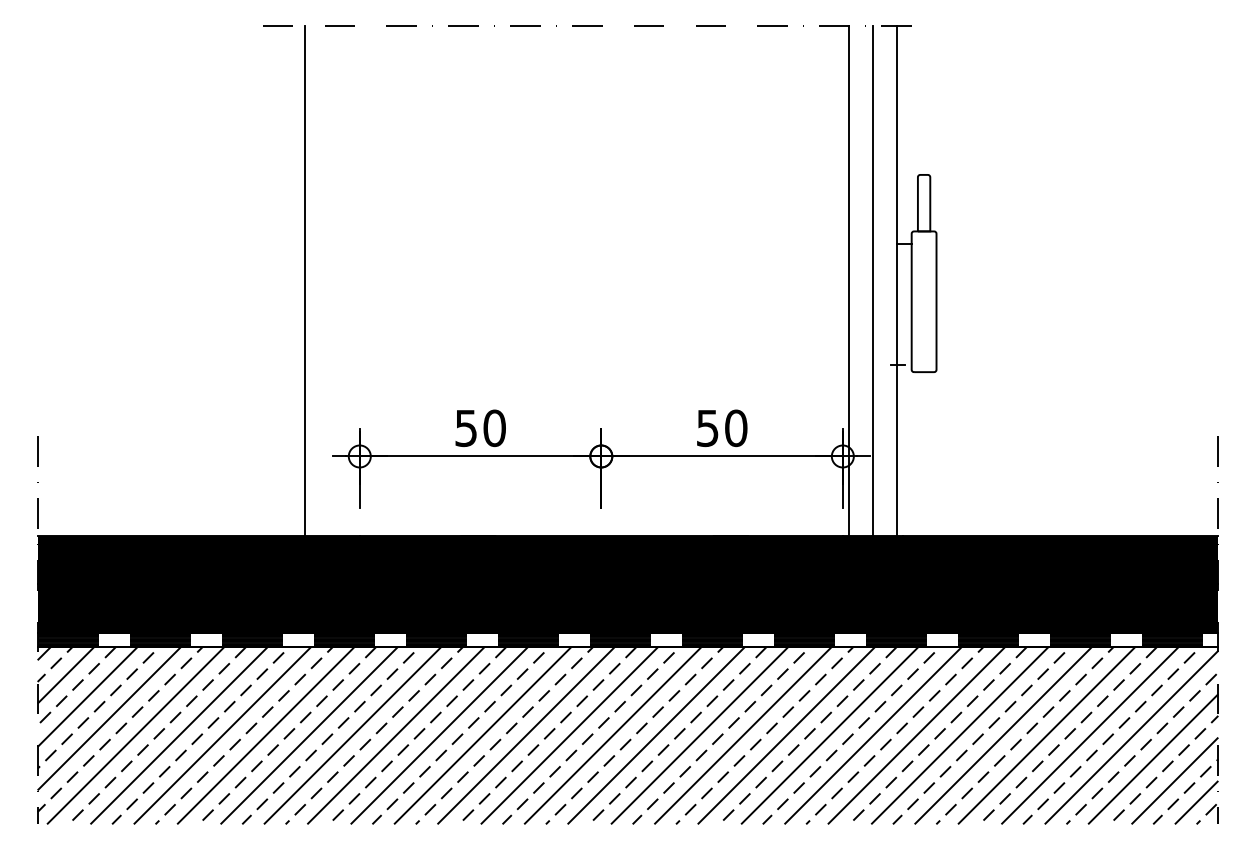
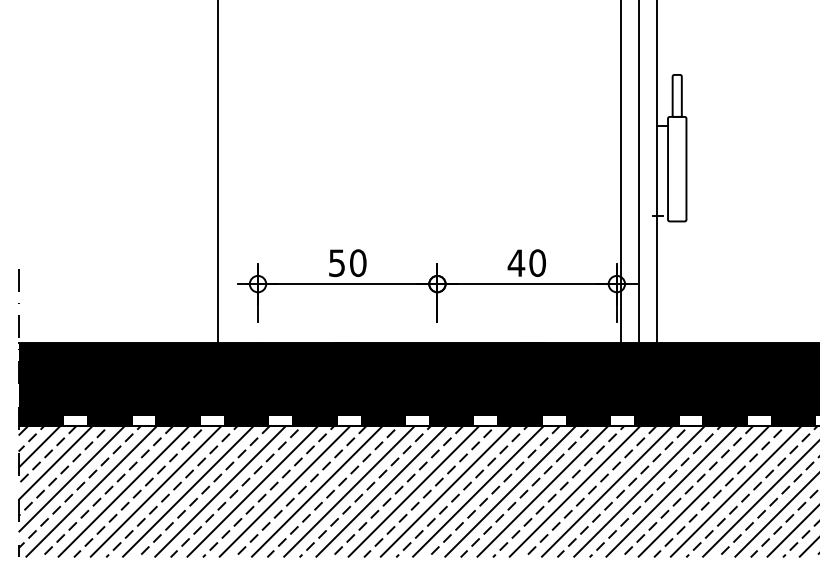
text: (707, 428) -> (516, 263), 50 -> 40

